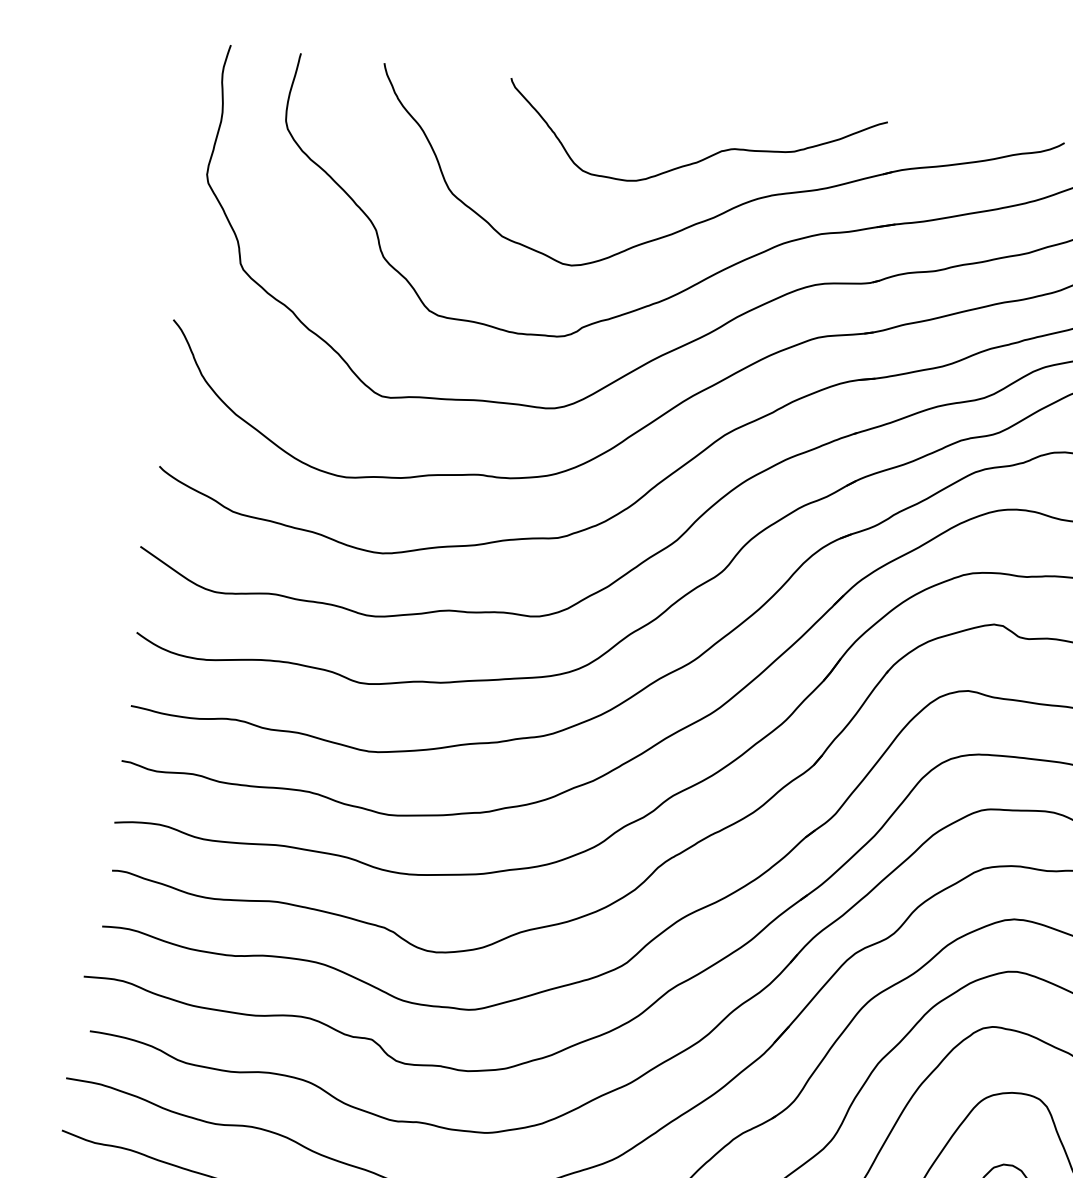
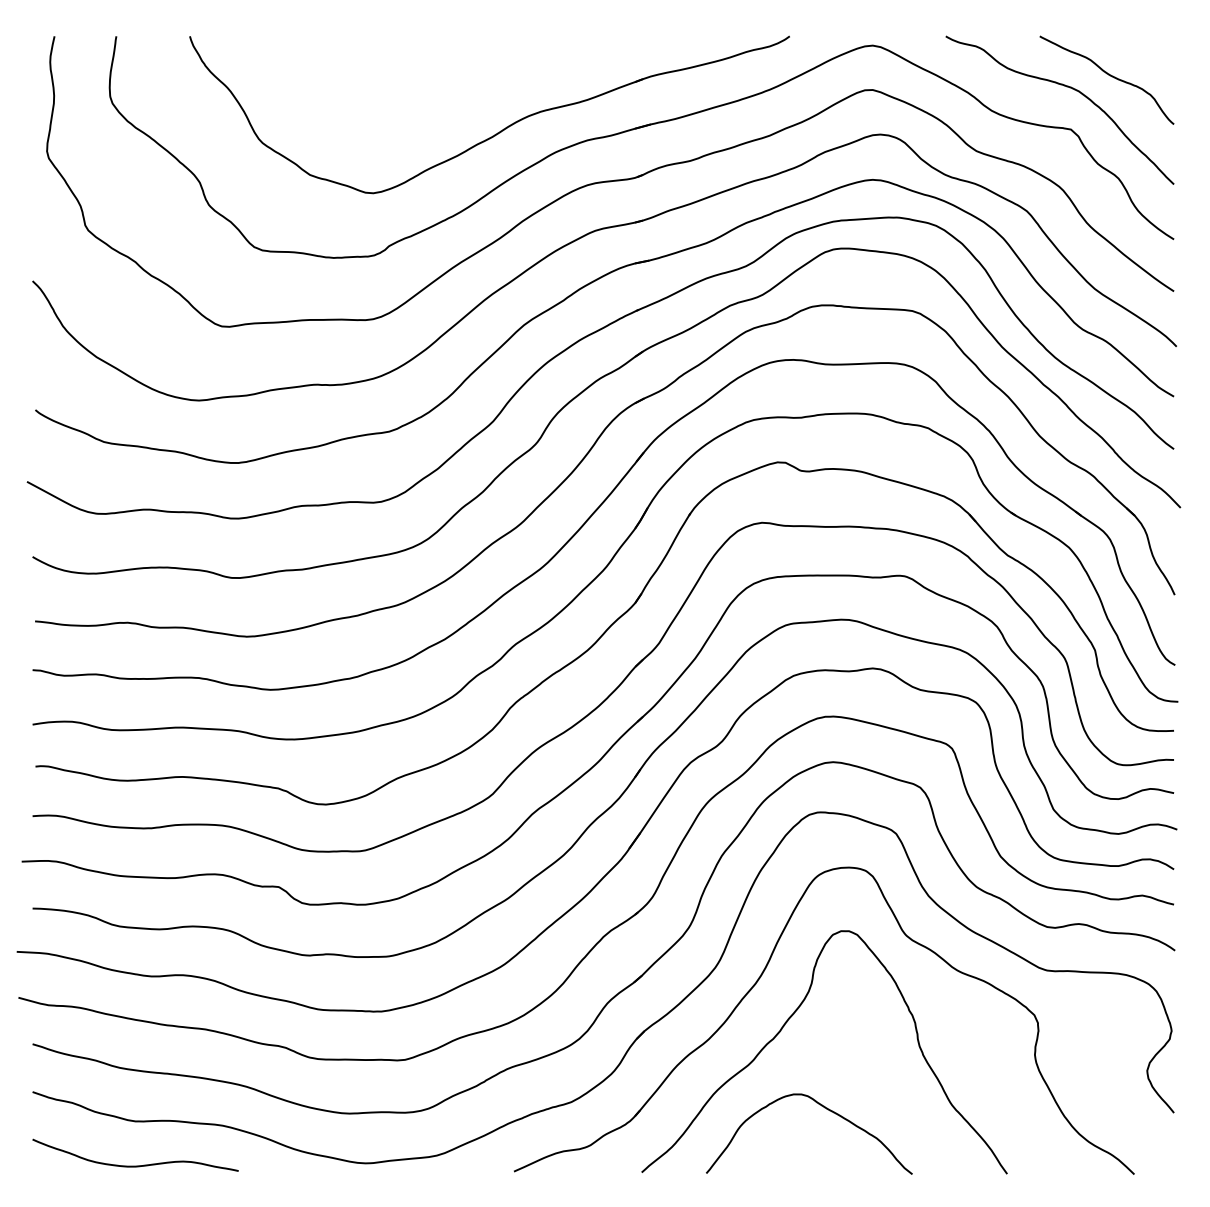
curve: (699, 160) -> (473, 88), removed

